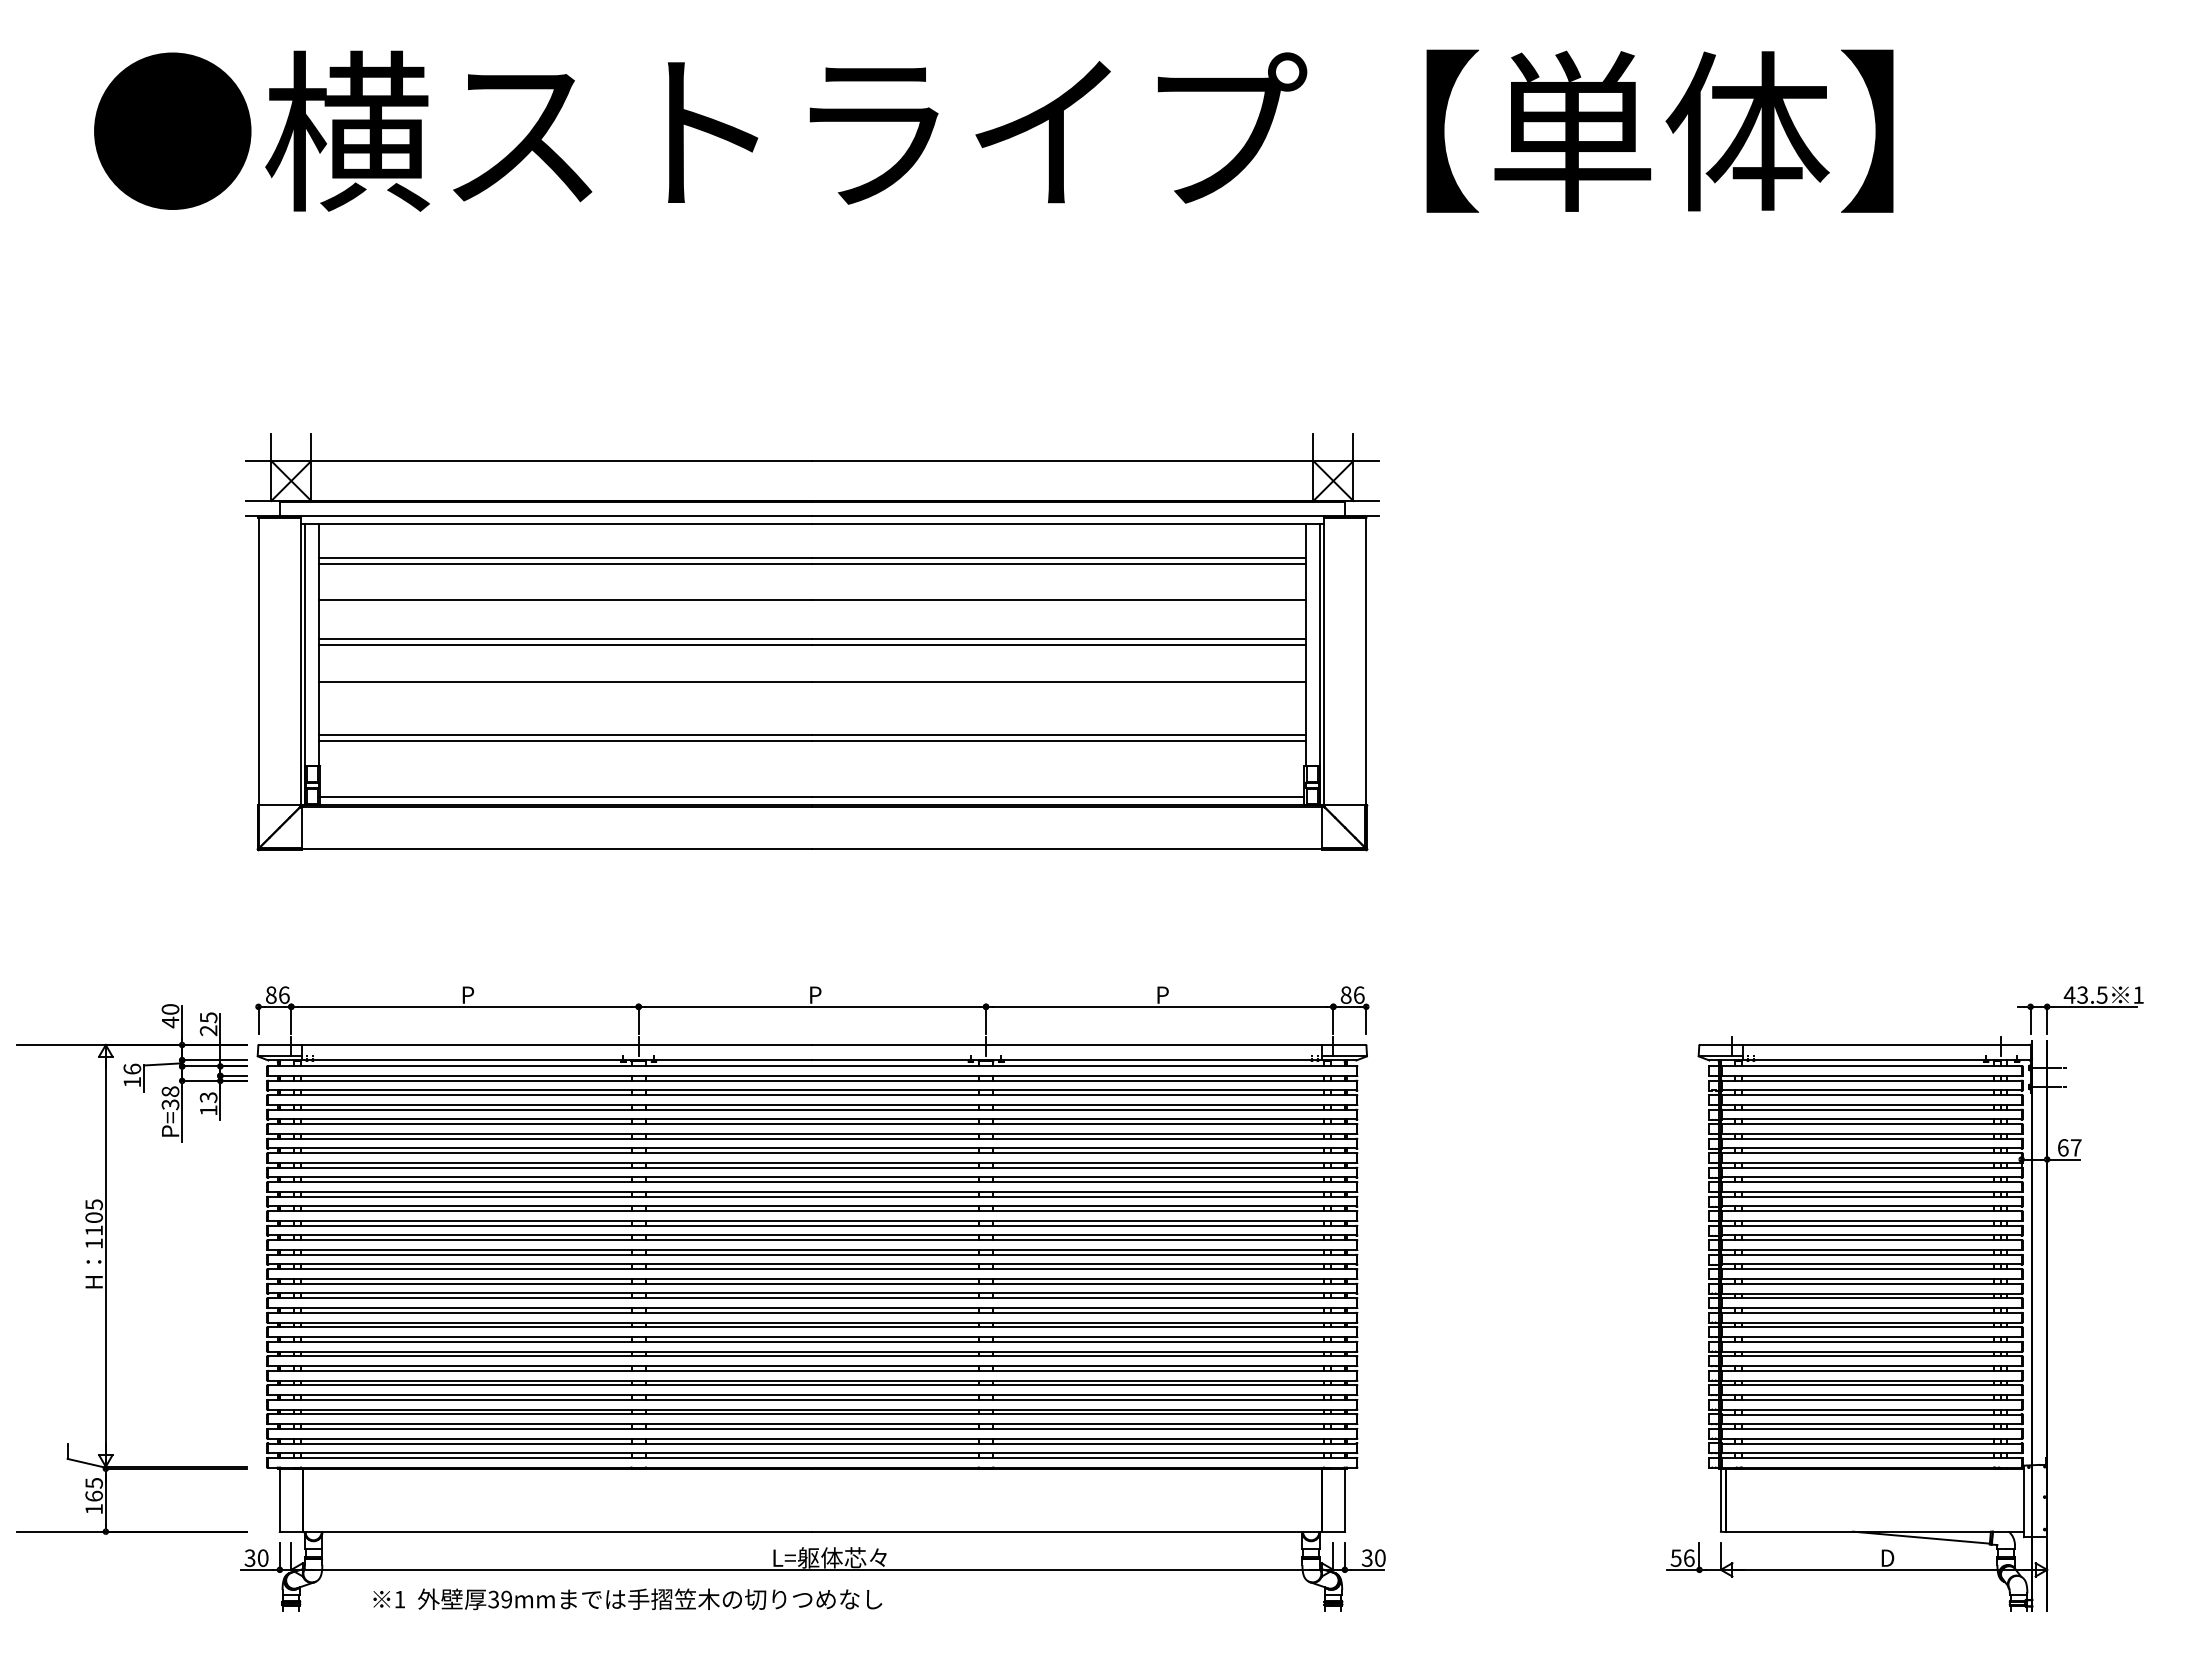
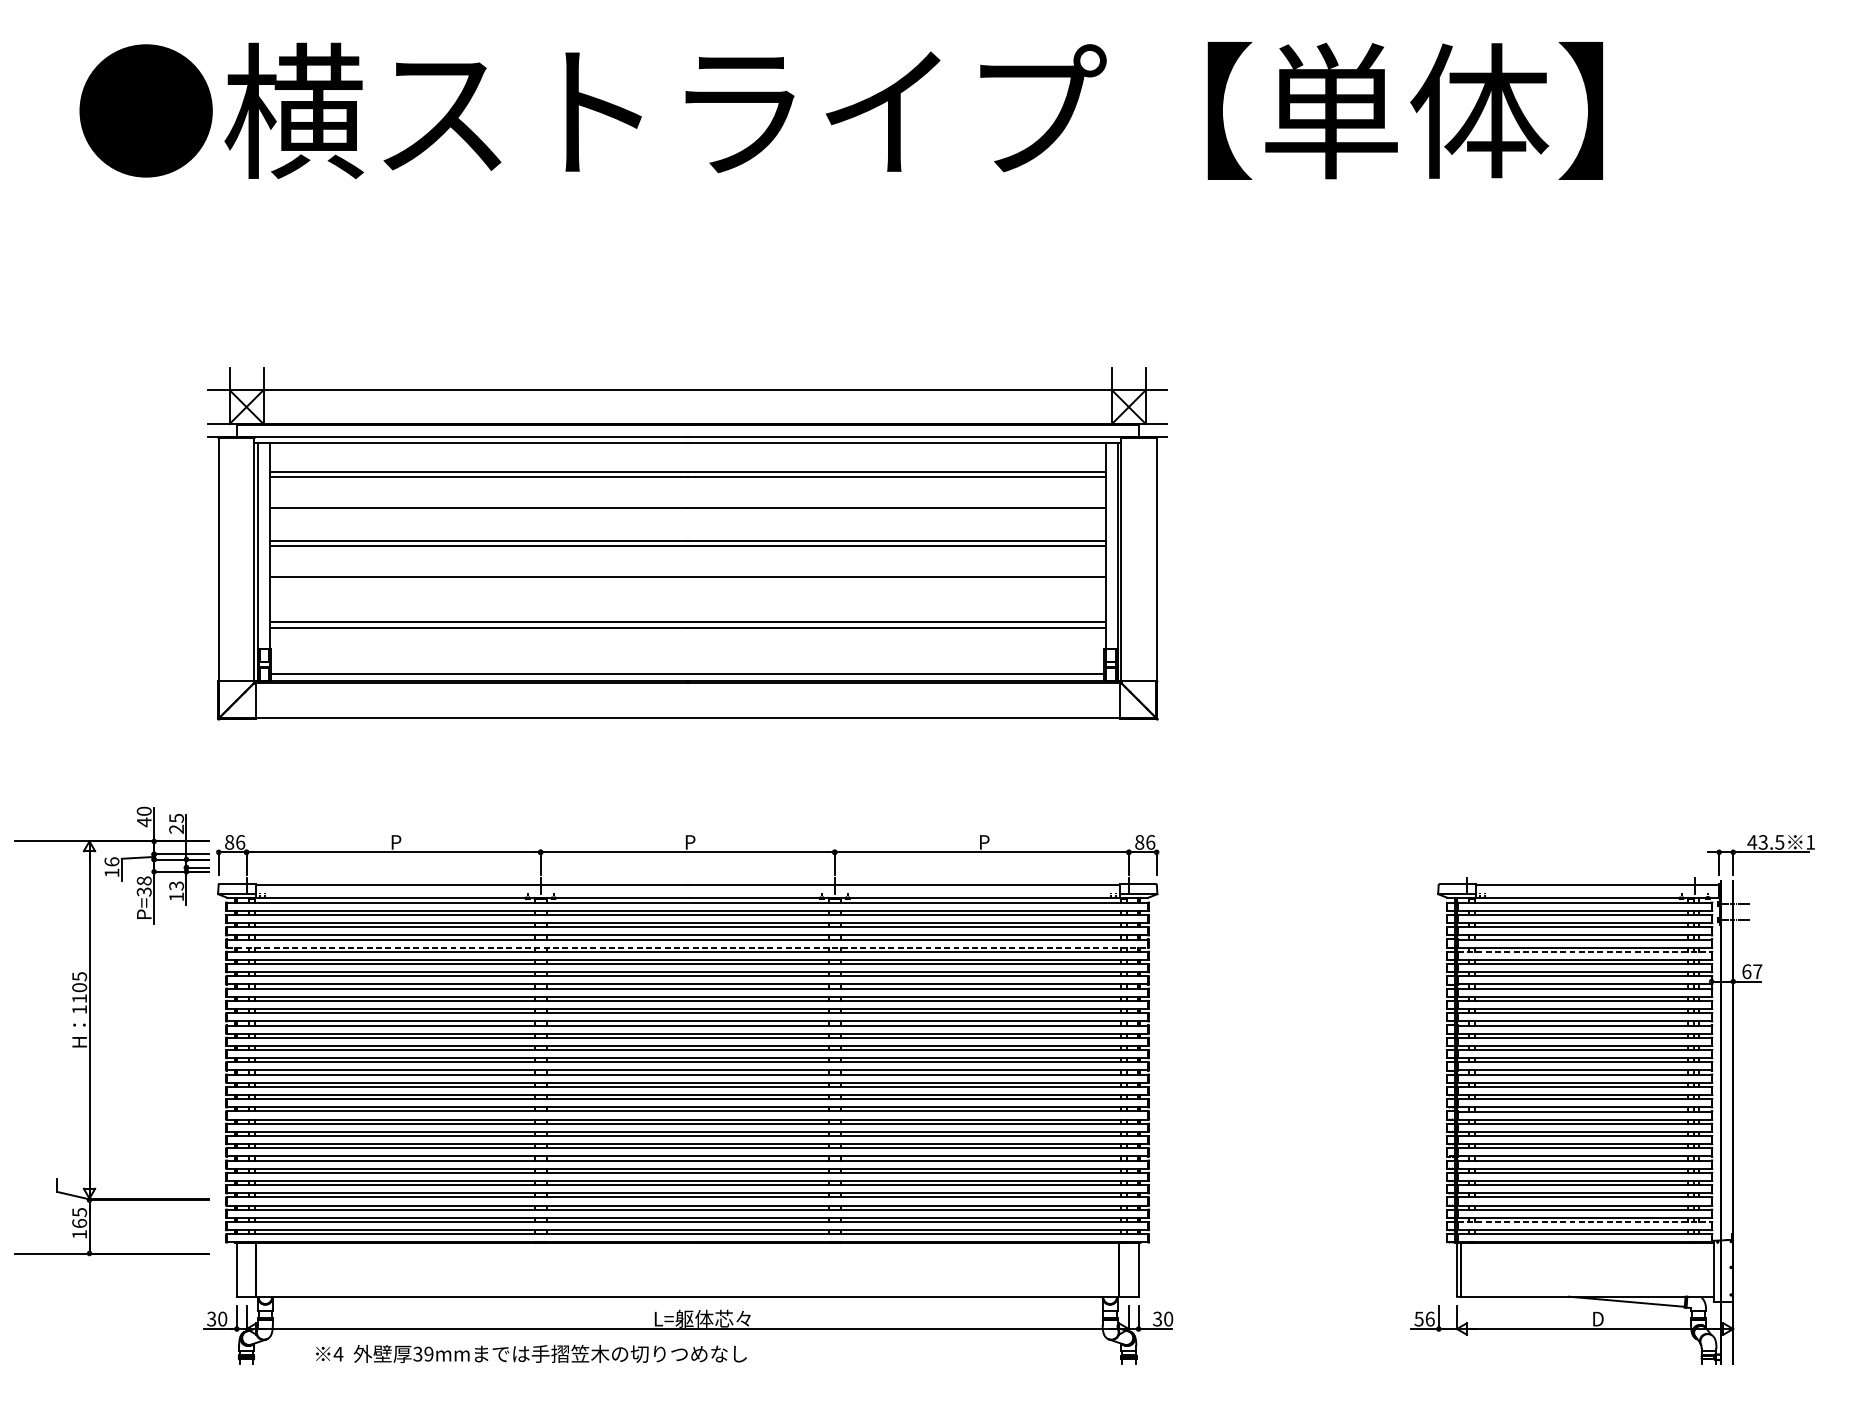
line: (812, 1119) -> (687, 947), solid -> dashed
line: (1871, 1124) -> (1584, 951), solid -> dashed
part: (106, 1269) -> (90, 1031), moved
line: (1871, 1443) -> (1584, 1222), solid -> dashed
text: (399, 1599) -> (338, 1354), 1 -> 4

